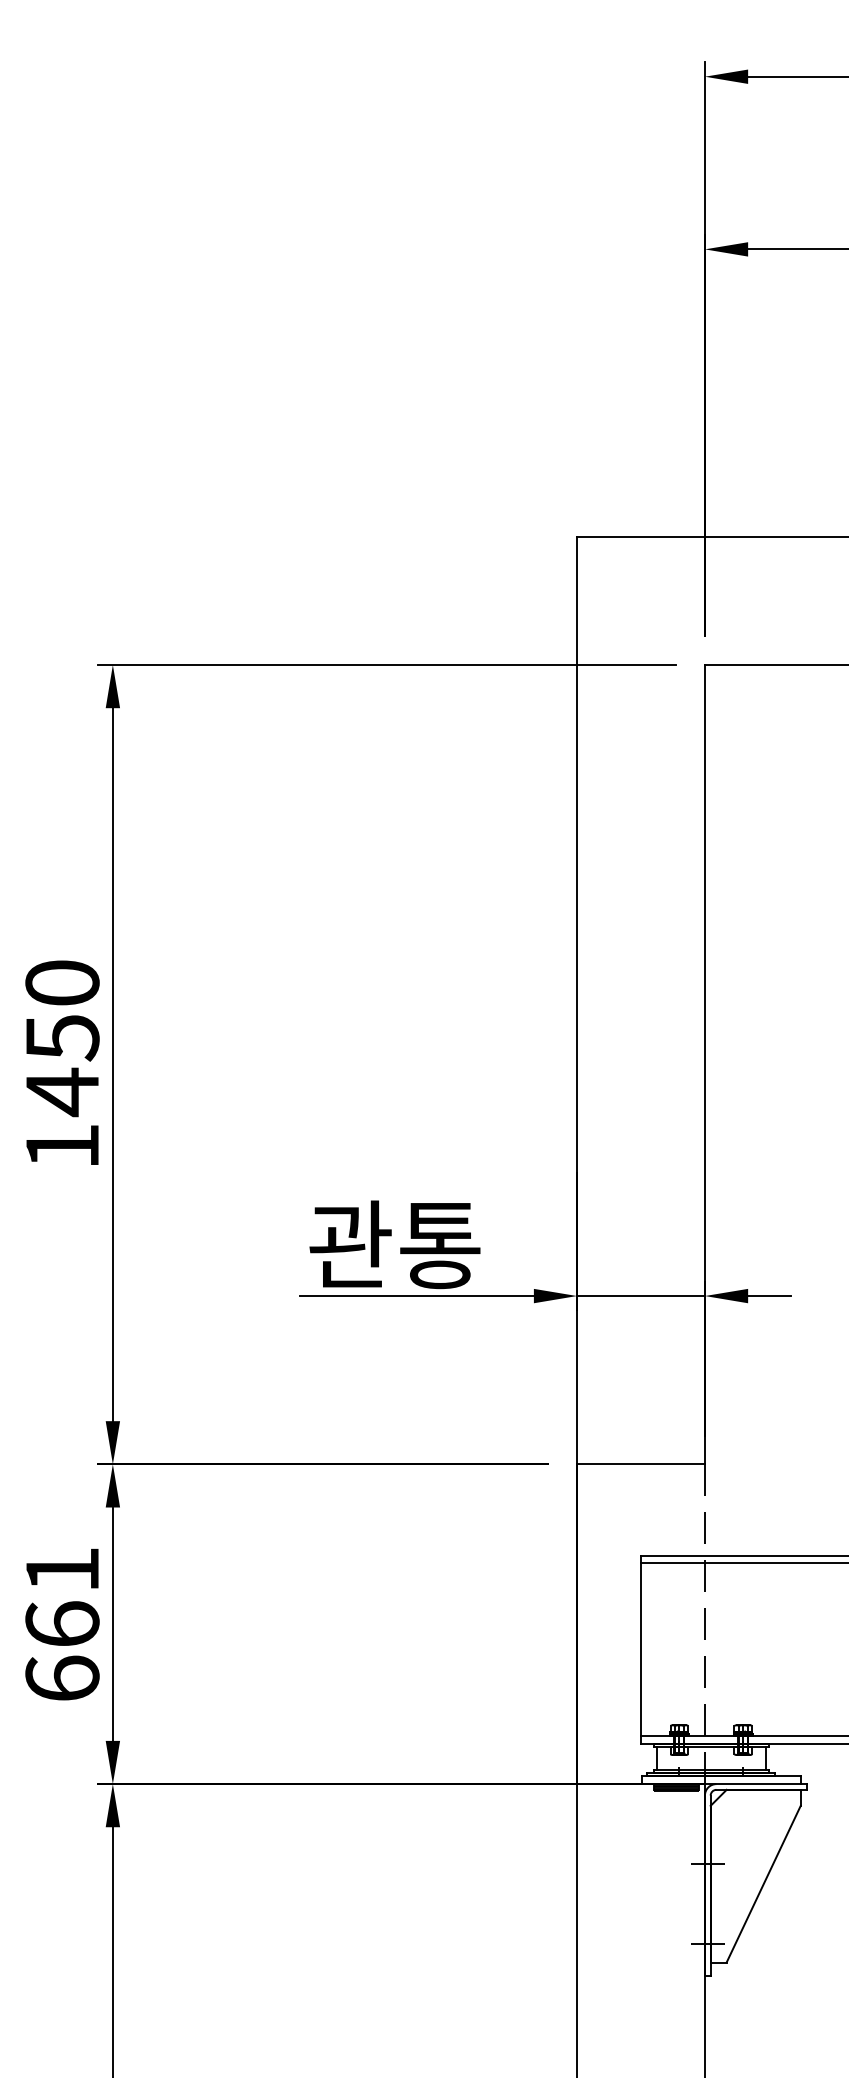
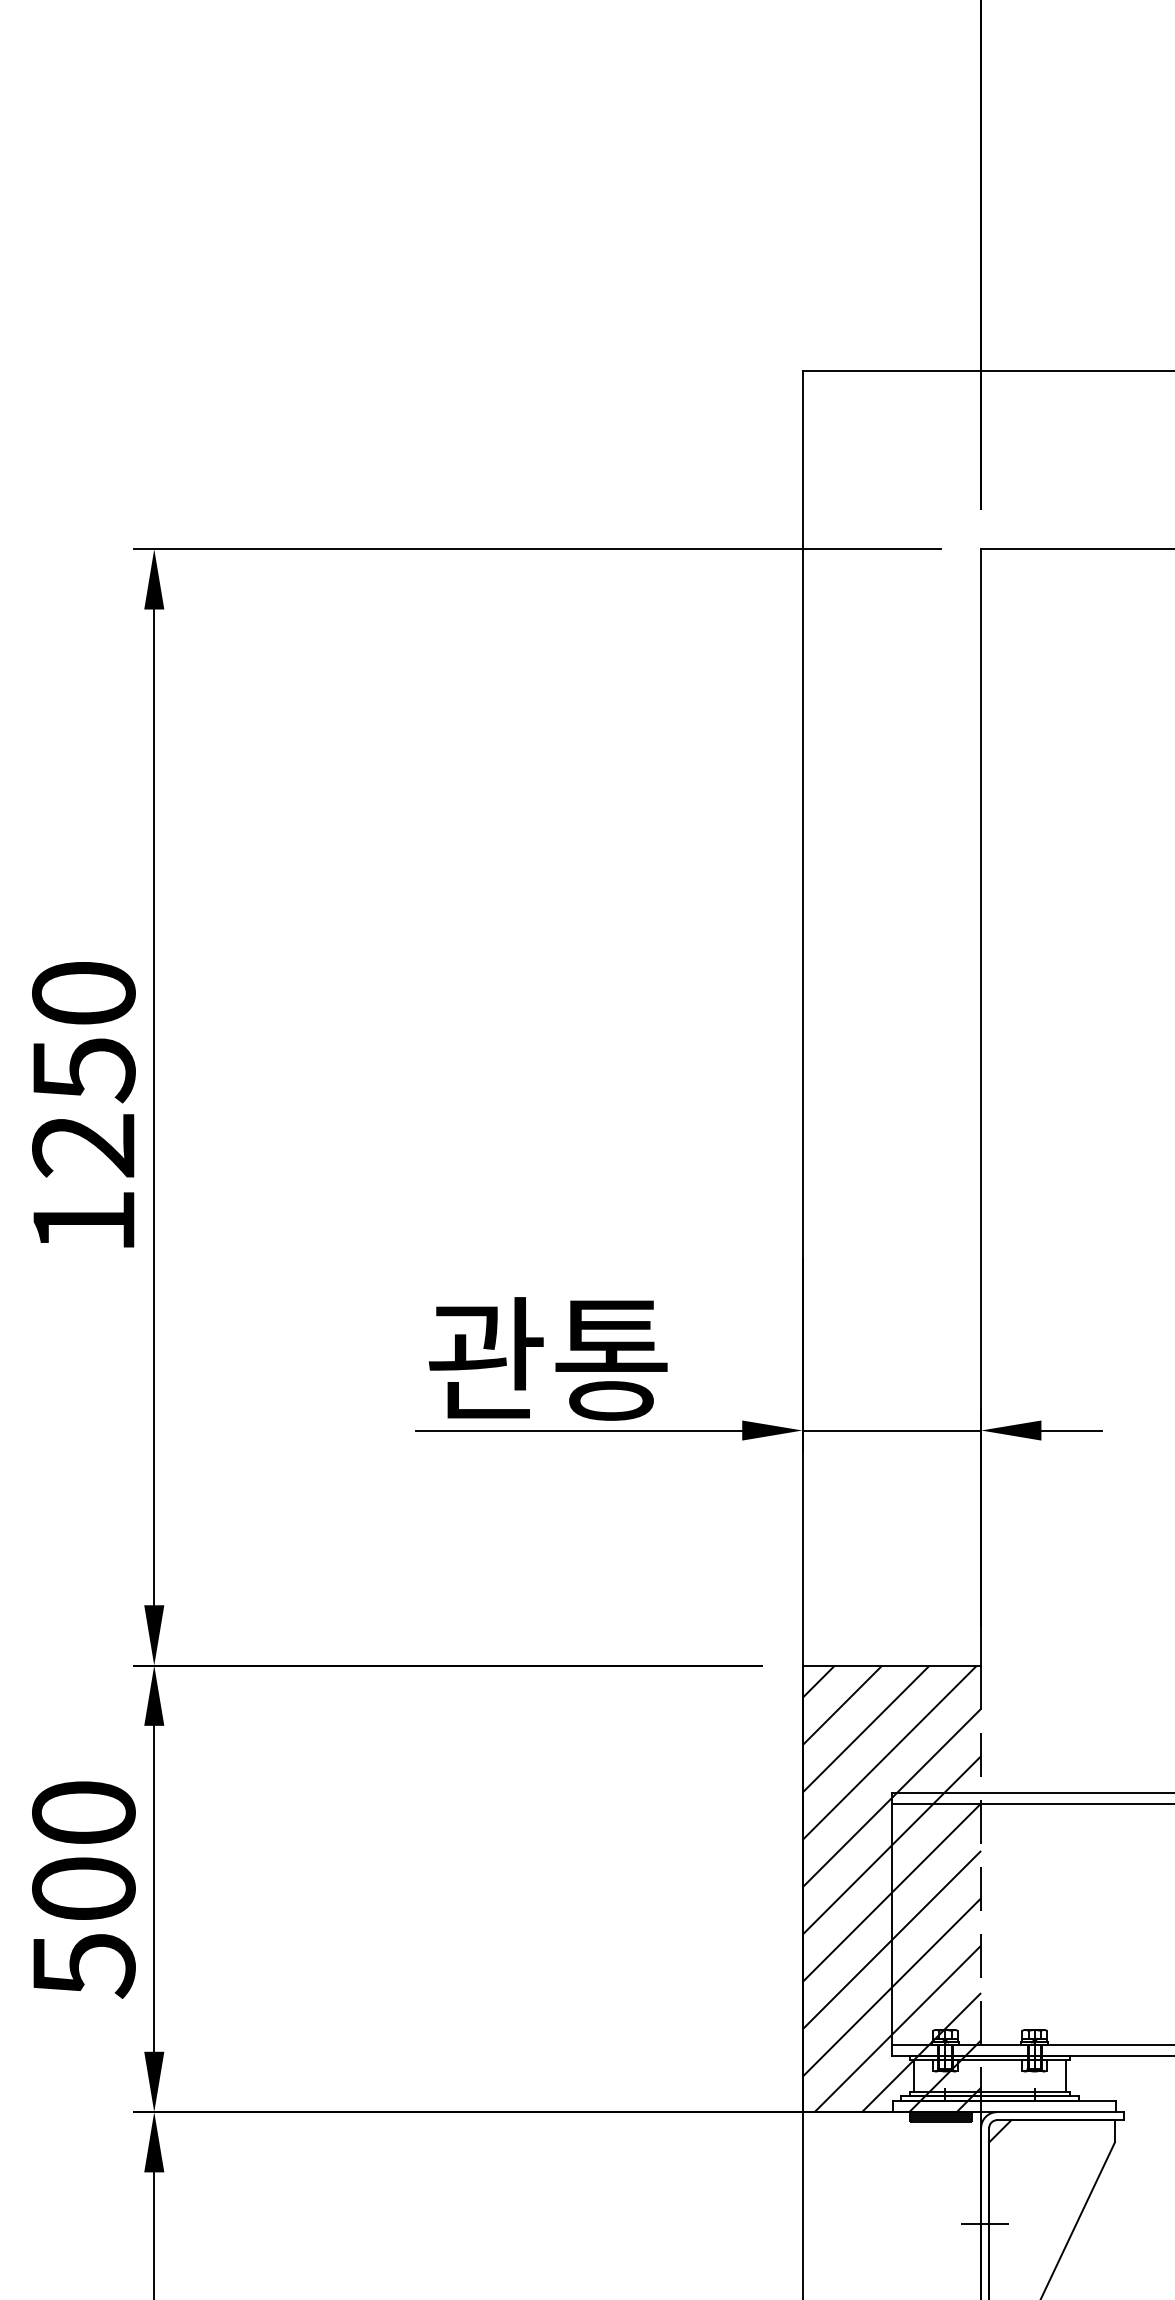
text: (61, 1092) -> (82, 1146), 1450 -> 1250
text: (62, 1624) -> (83, 1889), 661 -> 500
hatch: (640, 1624) -> (891, 1889), added

